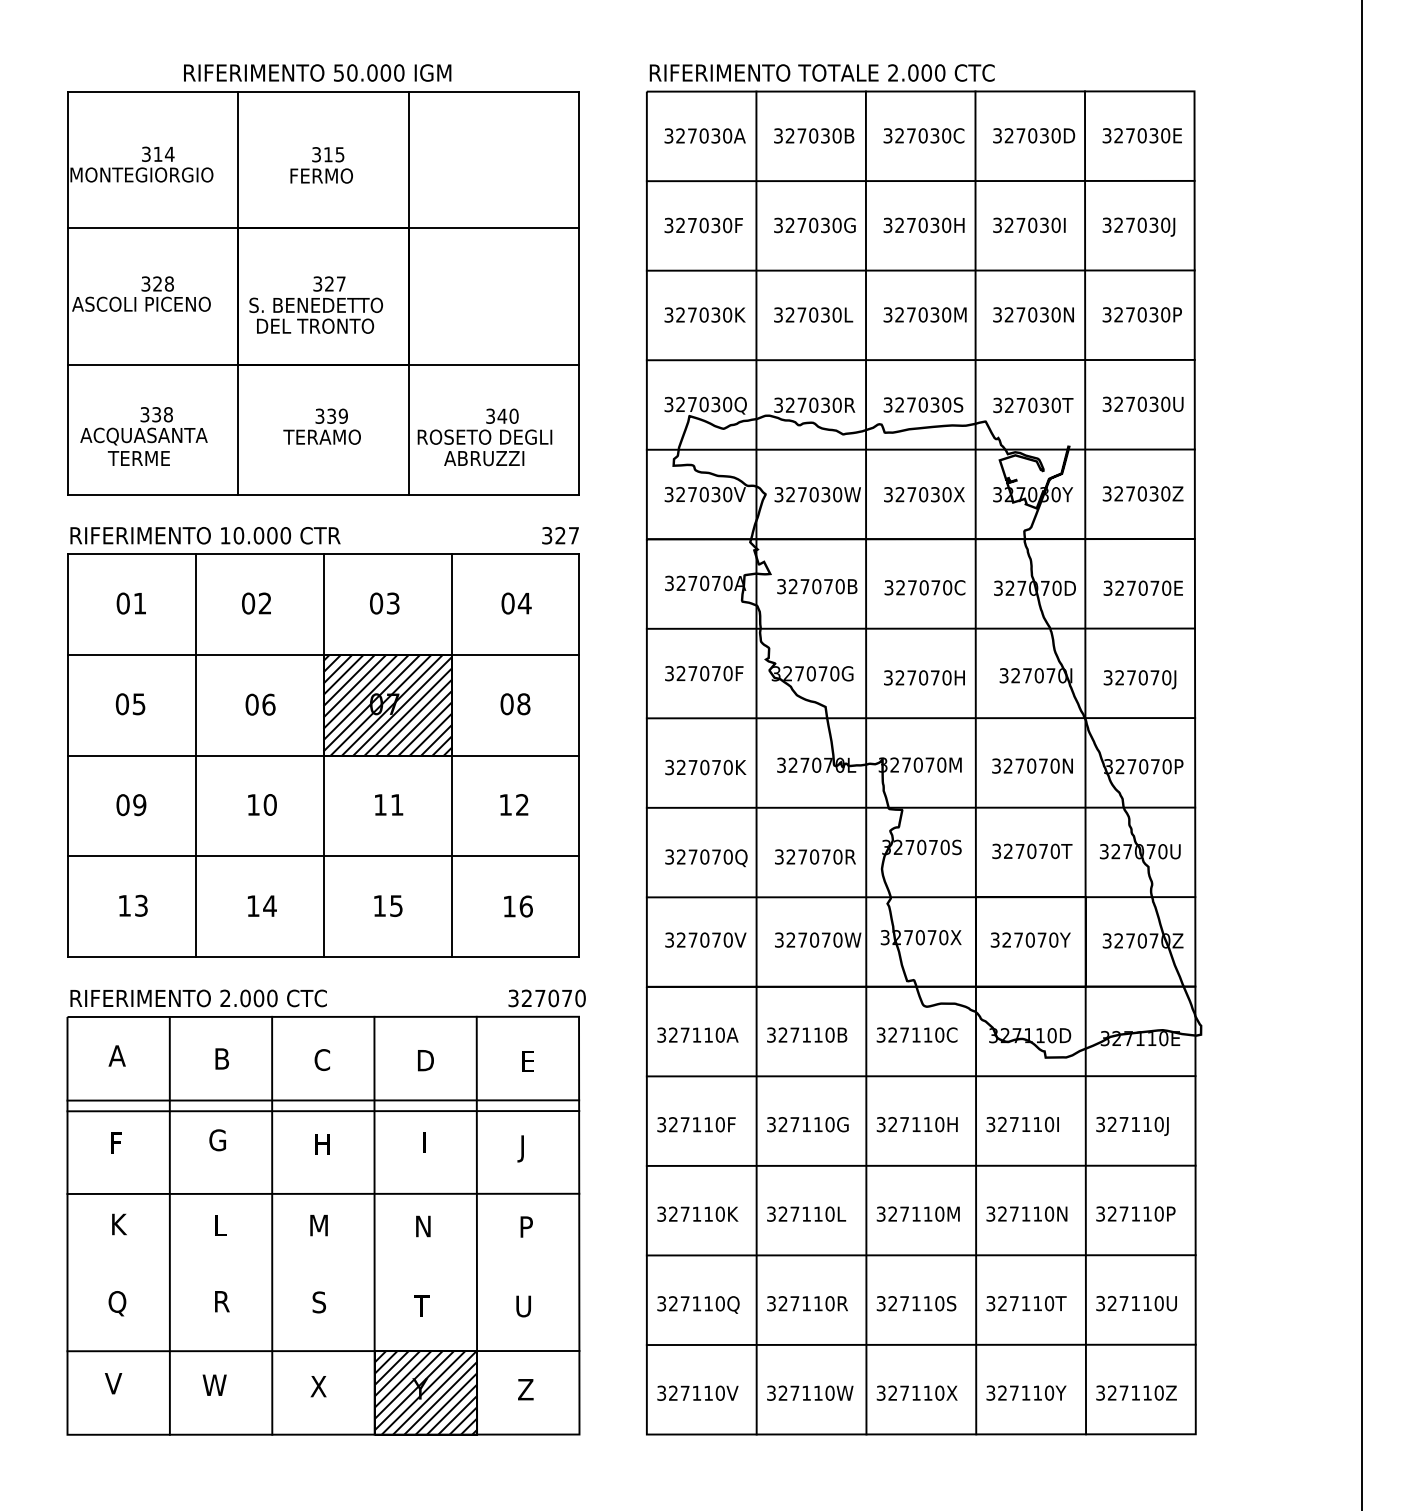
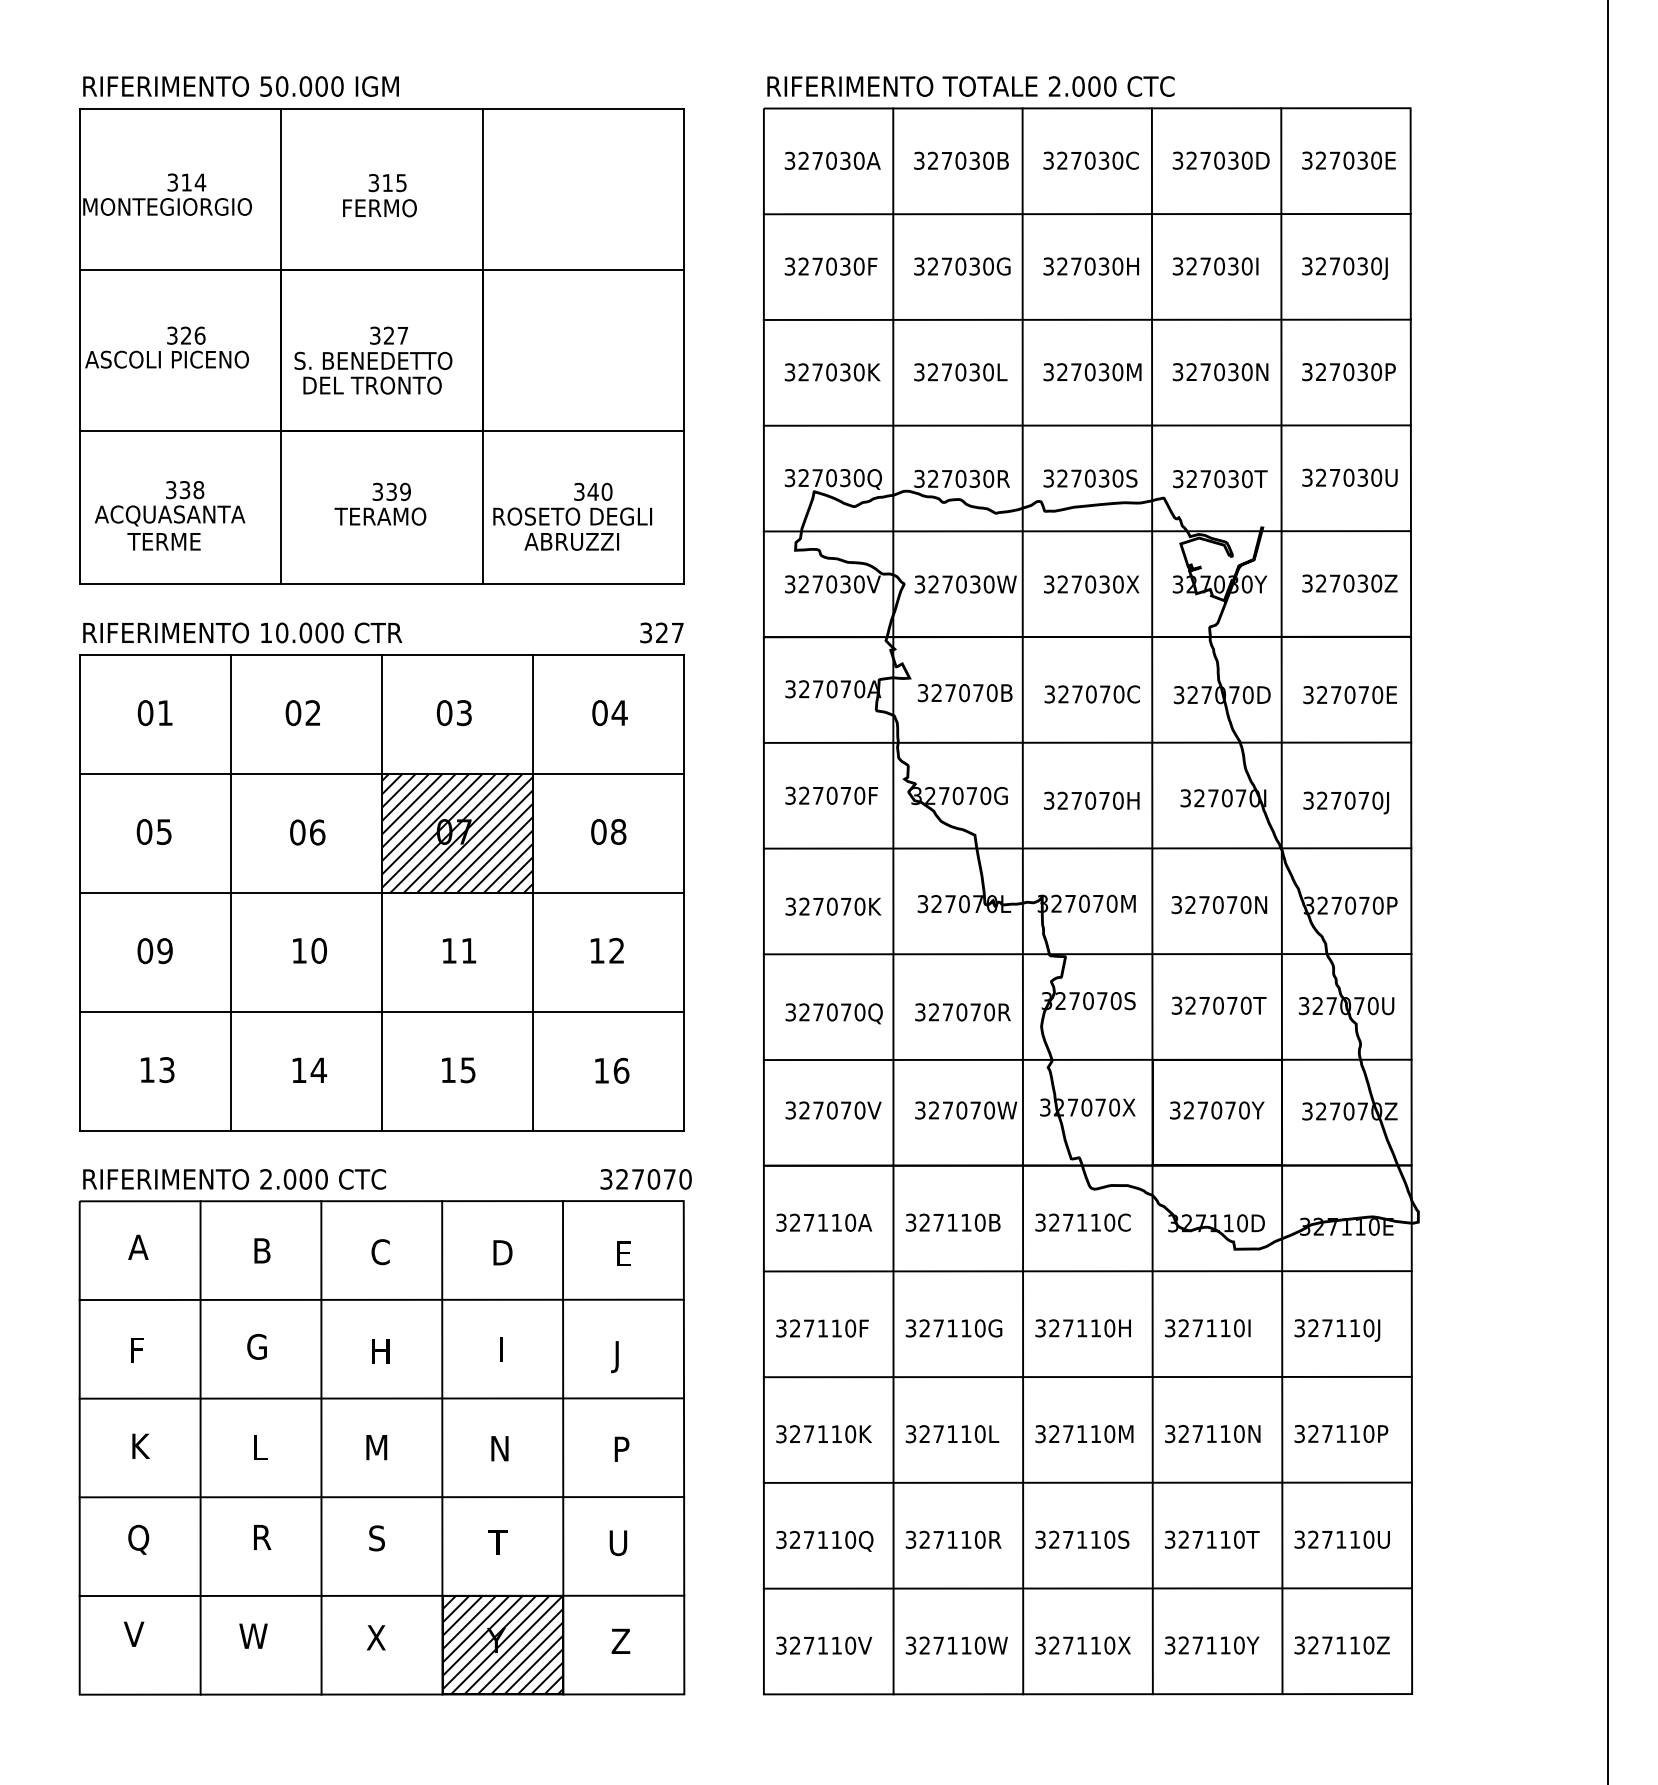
text: (317, 72) -> (240, 86), moved
text: (168, 283) -> (199, 335), 328 -> 326
line: (323, 1111) -> (381, 1398), moved
line: (323, 1194) -> (381, 1497), moved

